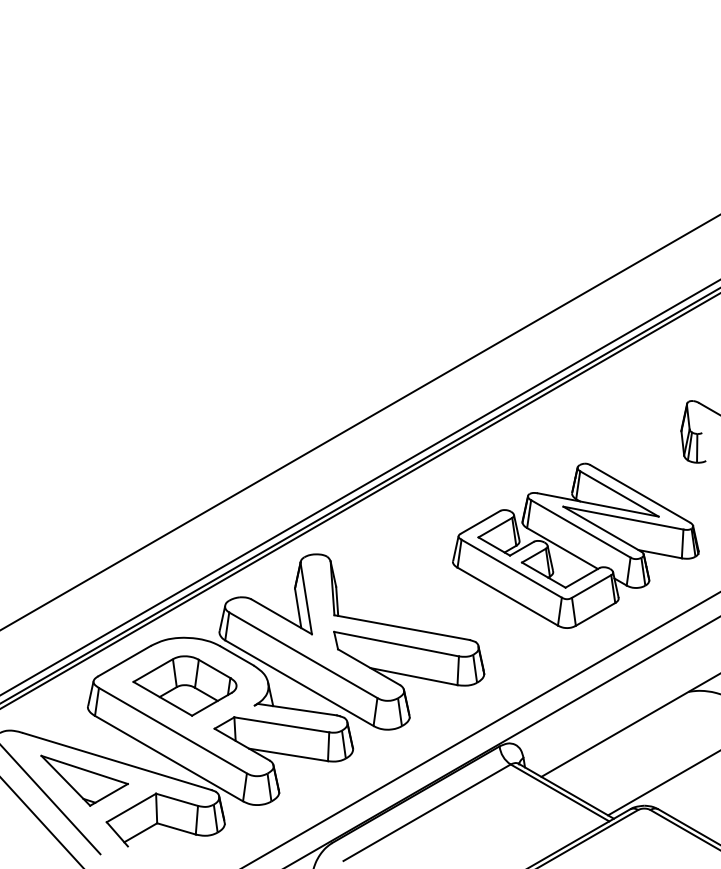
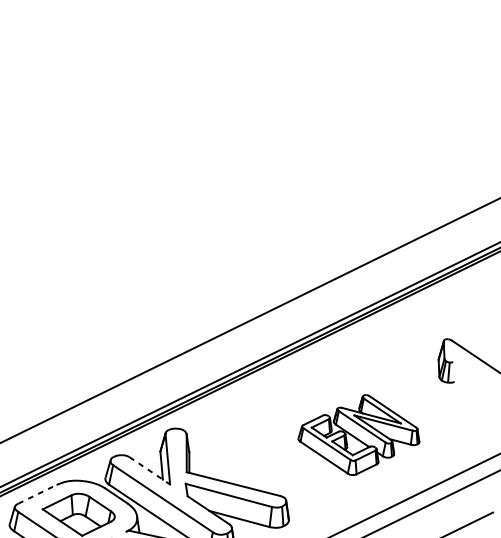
part: (575, 545) -> (358, 434), size x0.7
line: (281, 616) -> (149, 470), solid -> dashed
line: (124, 660) -> (37, 493), solid -> dashed

